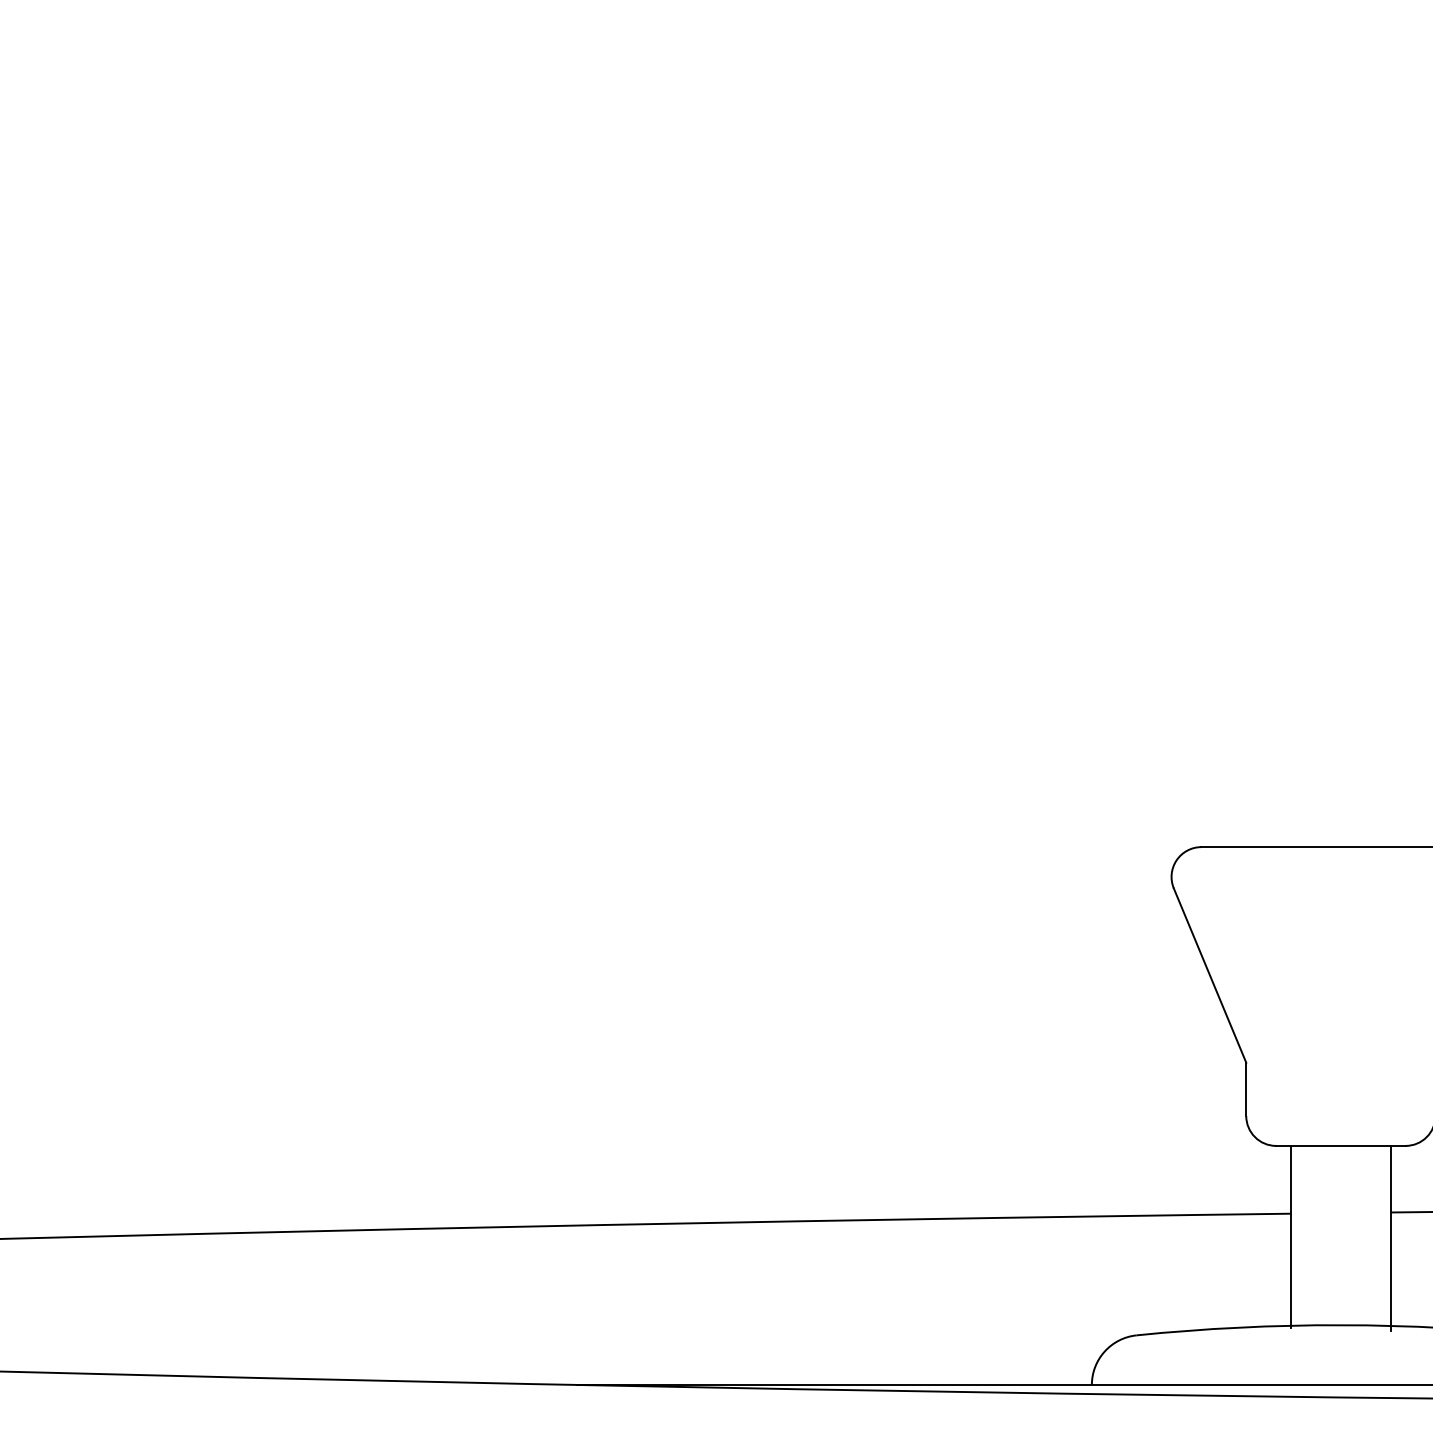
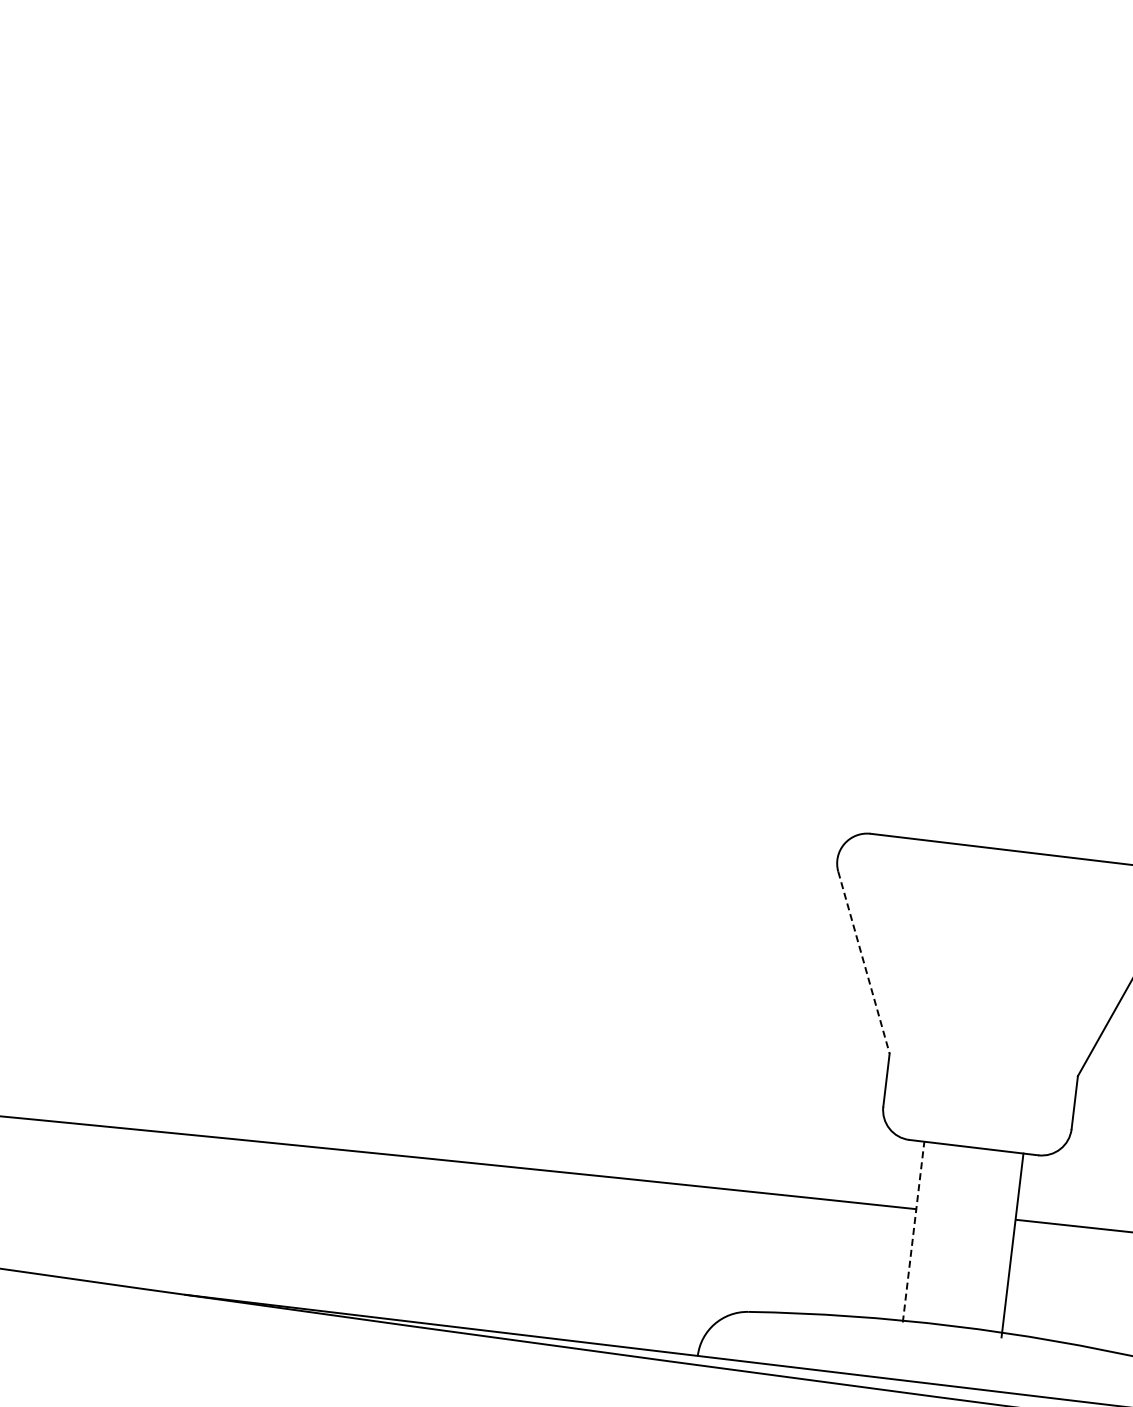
line: (1210, 976) -> (864, 963), solid -> dashed
line: (1291, 1236) -> (914, 1231), solid -> dashed

